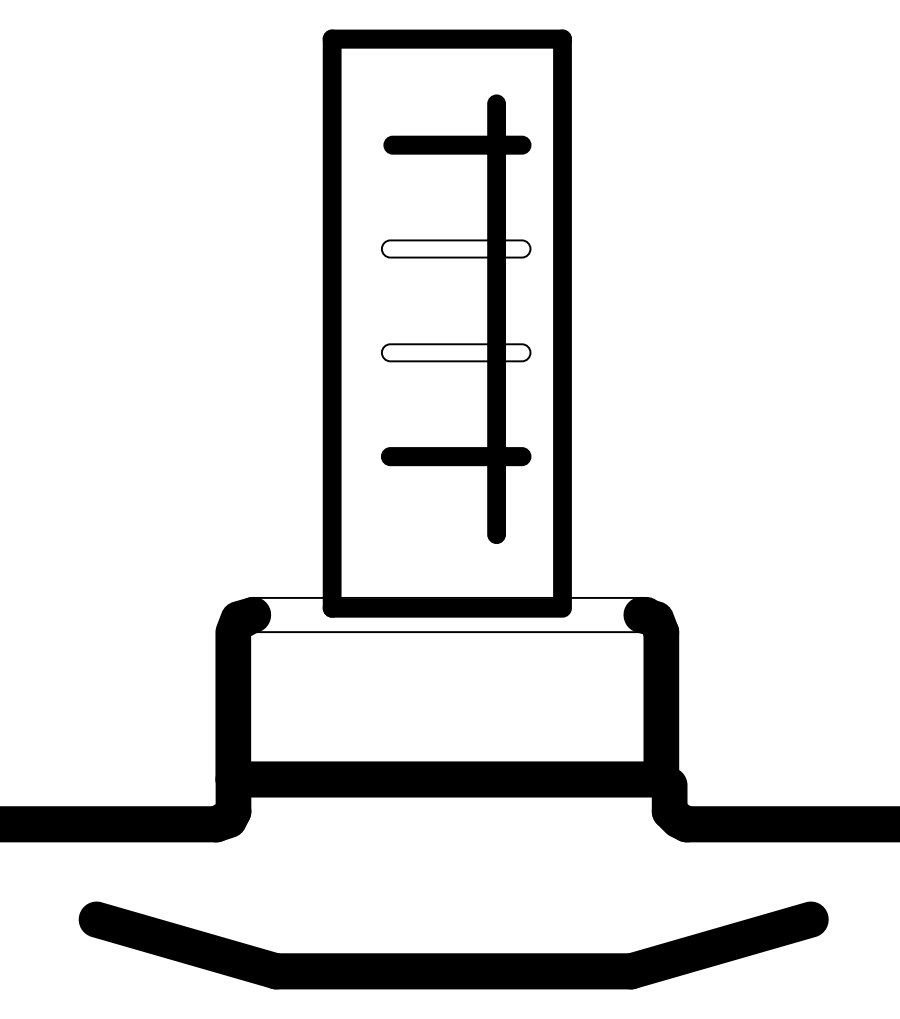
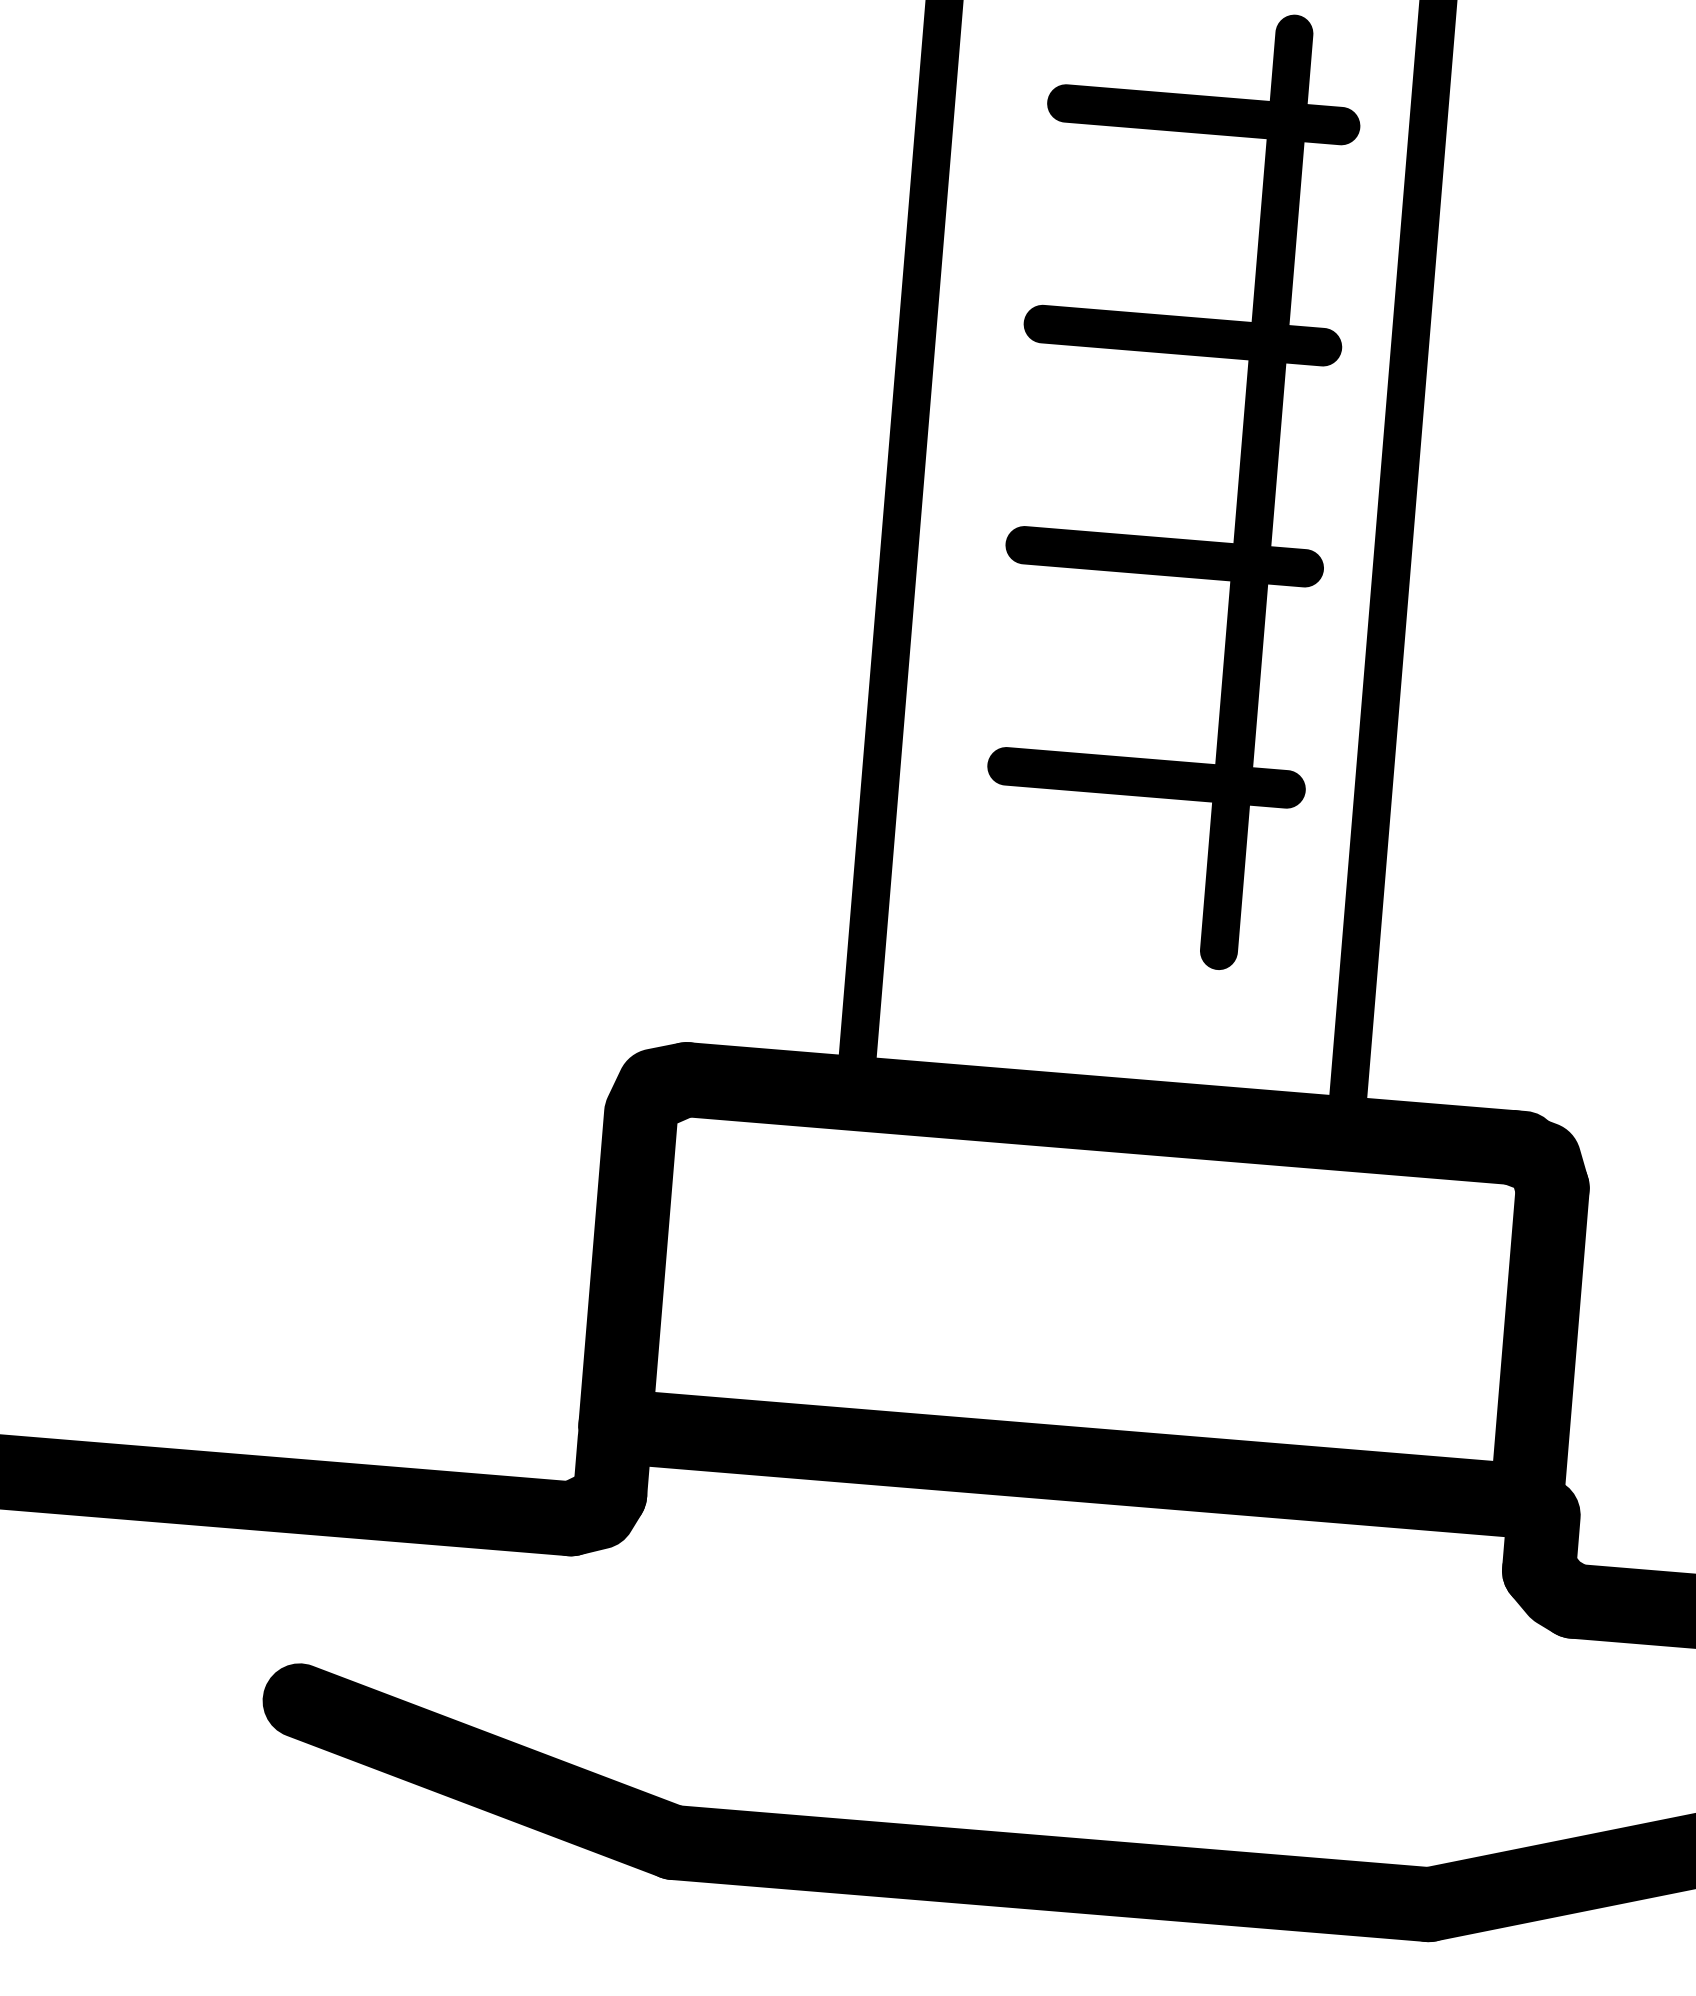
fill: (455, 248) -> (1181, 334), added
fill: (455, 352) -> (1163, 555), added
fill: (449, 614) -> (1104, 1112), added

